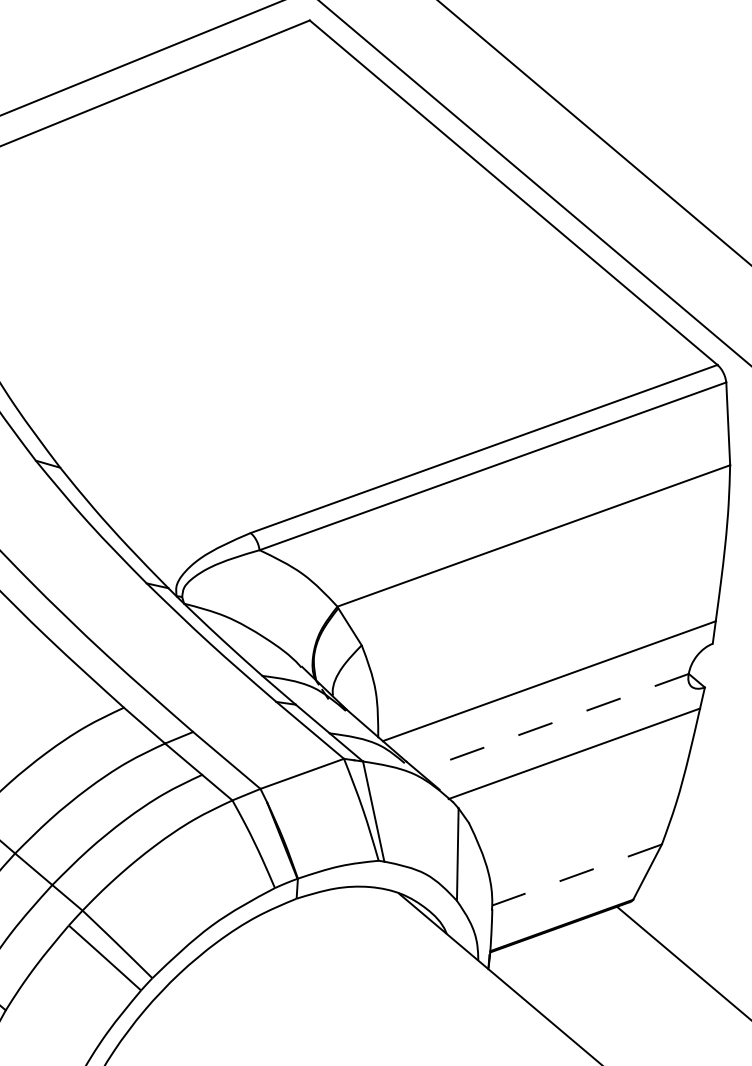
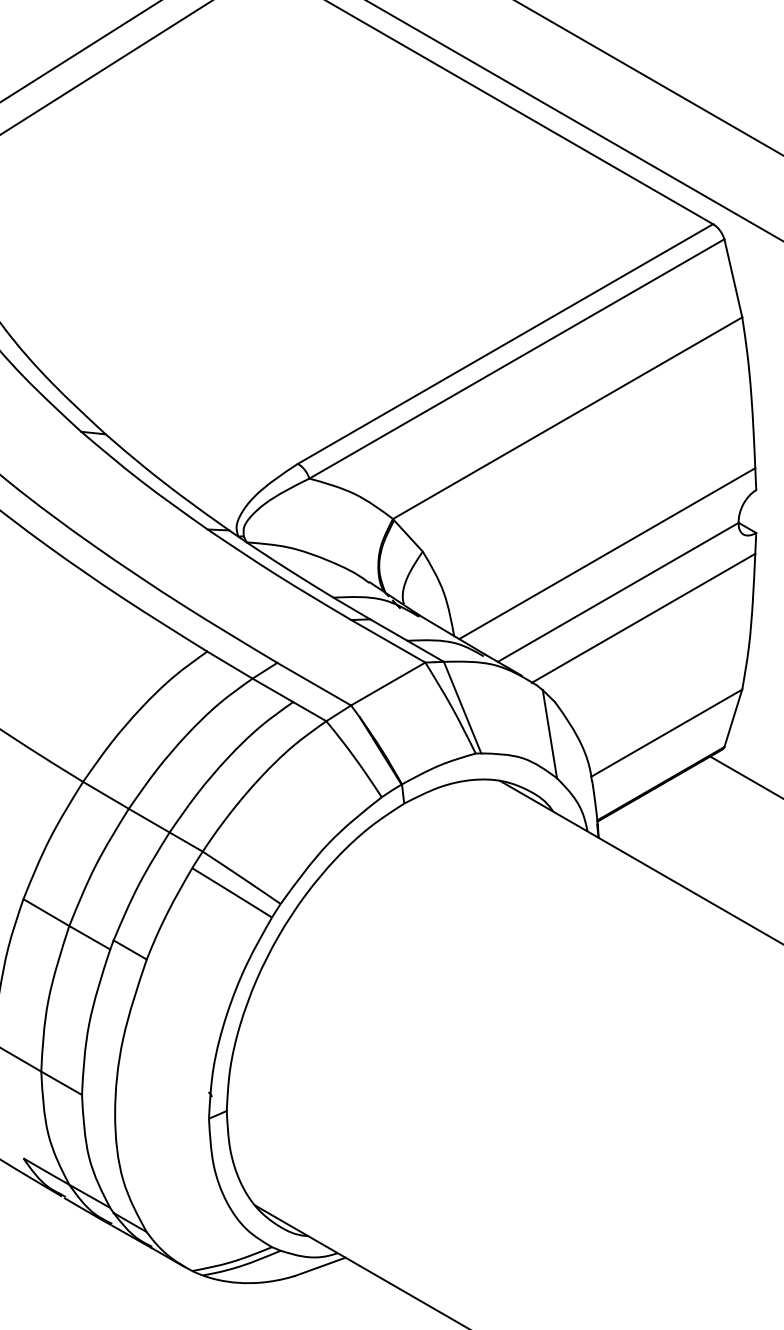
line: (552, 722) -> (617, 592), dashed -> solid
line: (576, 875) -> (666, 733), dashed -> solid

